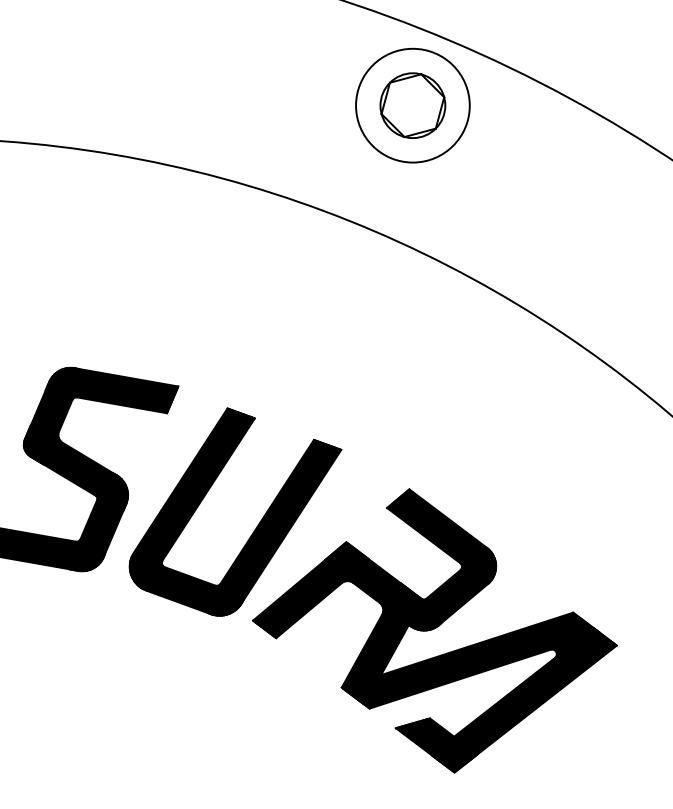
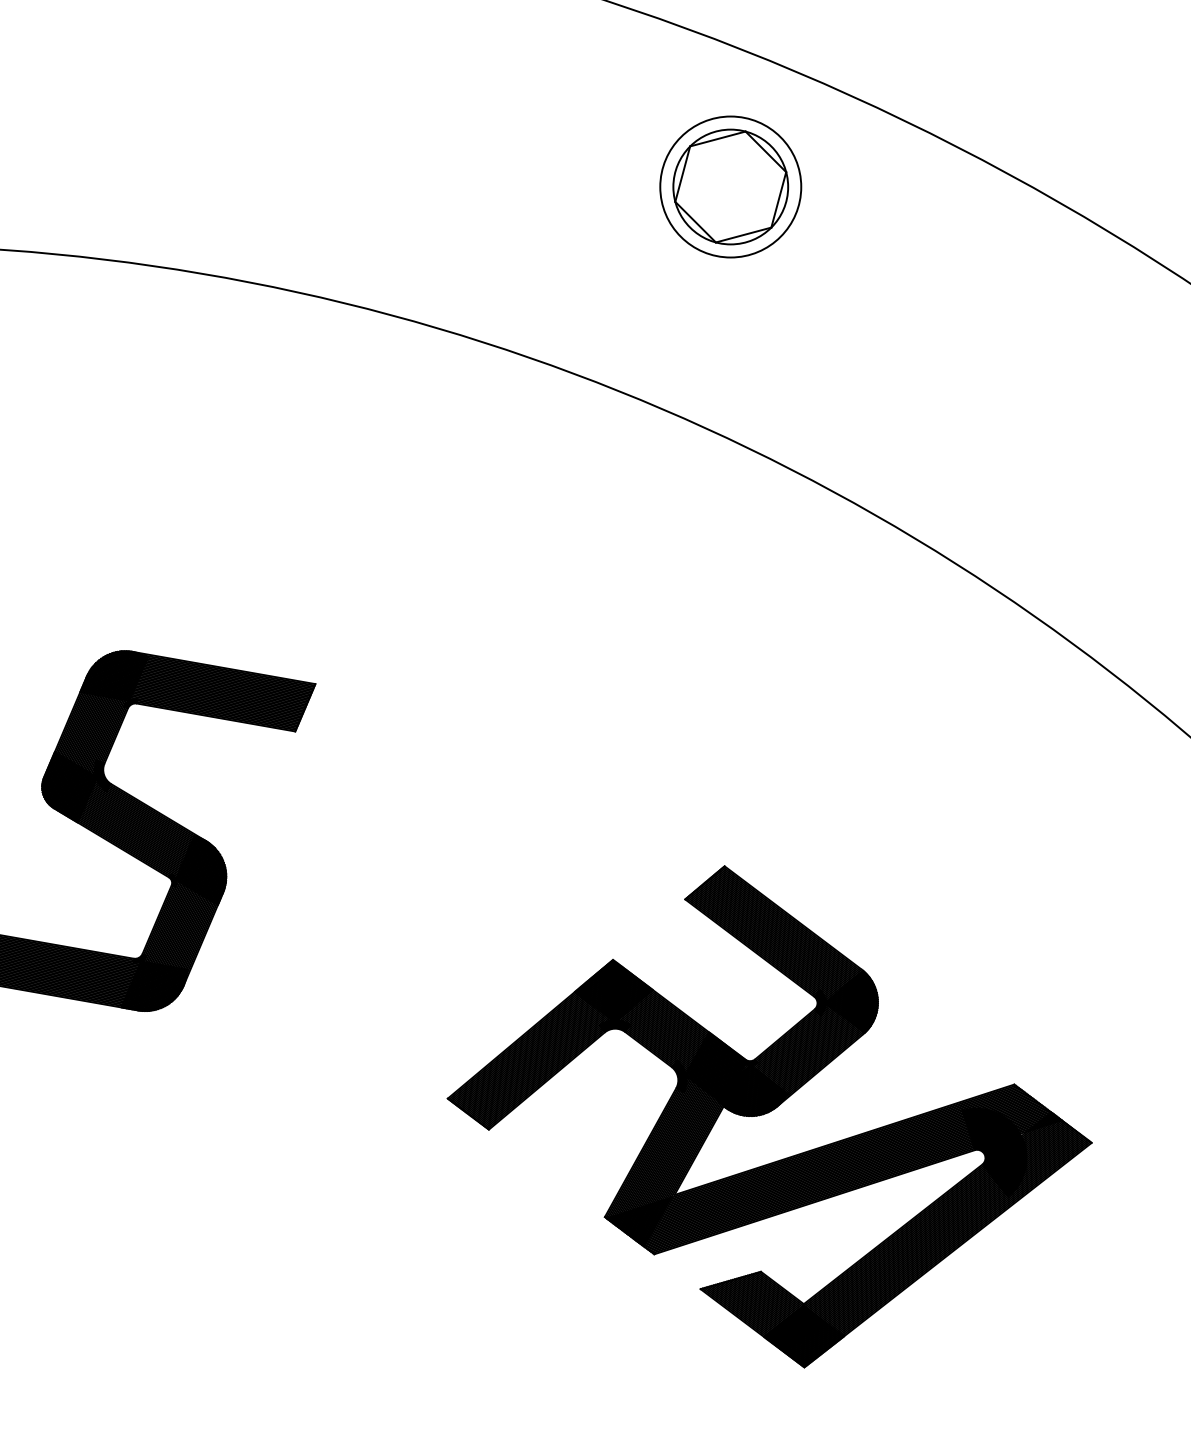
circle: (412, 105) -> (730, 186), size x0.7
part: (256, 526) -> (453, 931), removed

